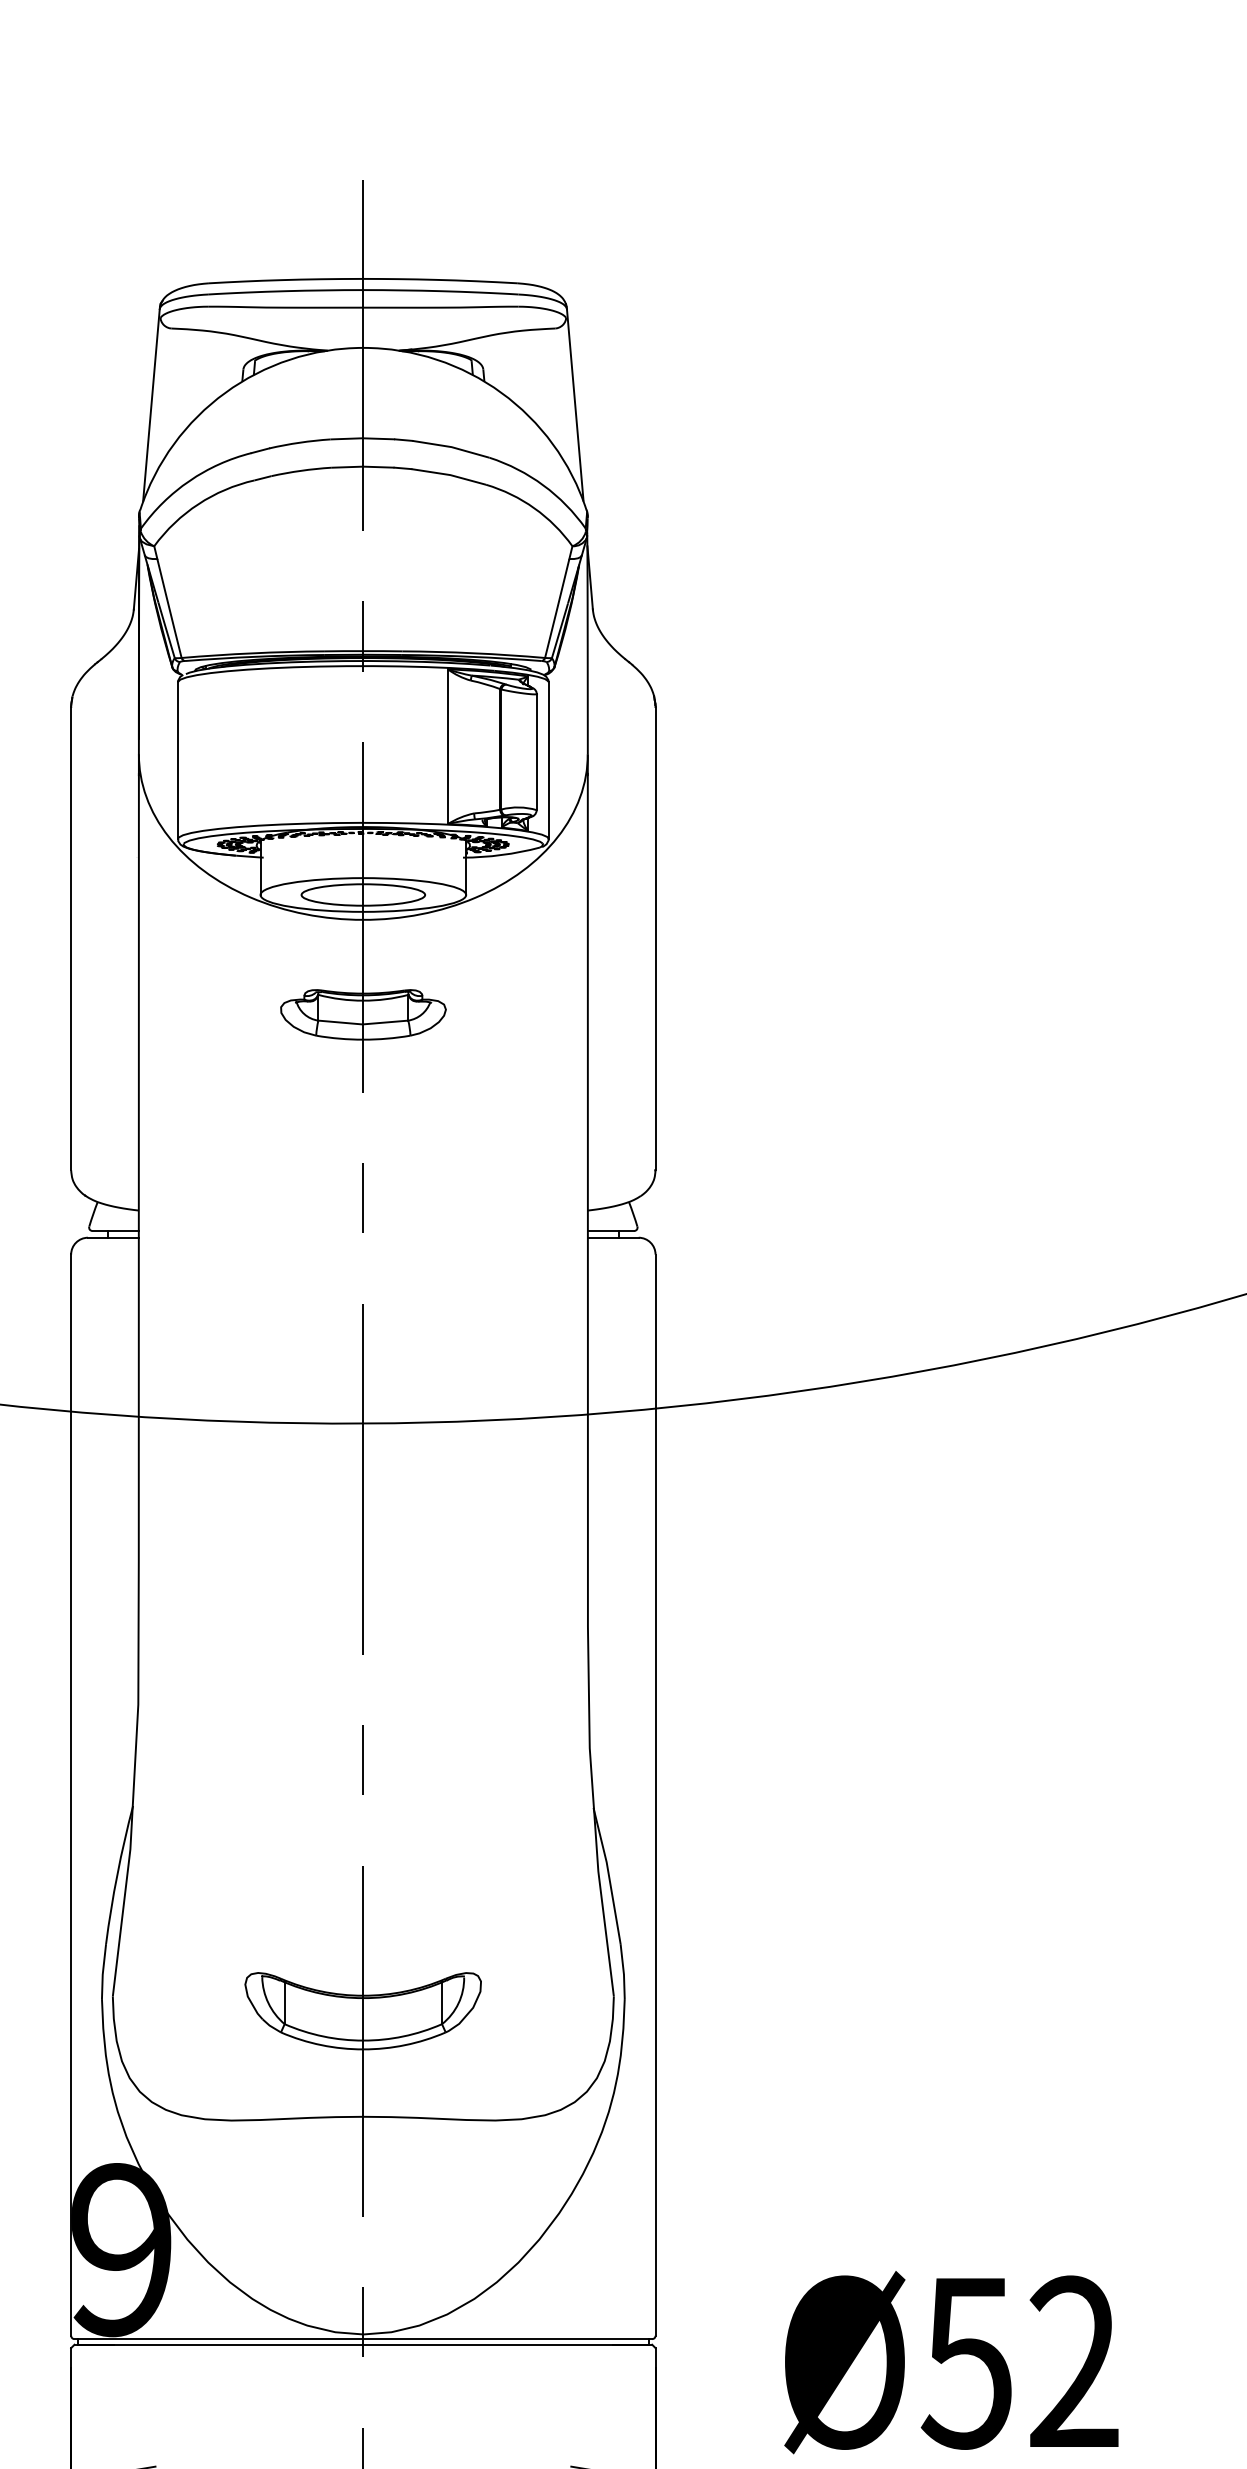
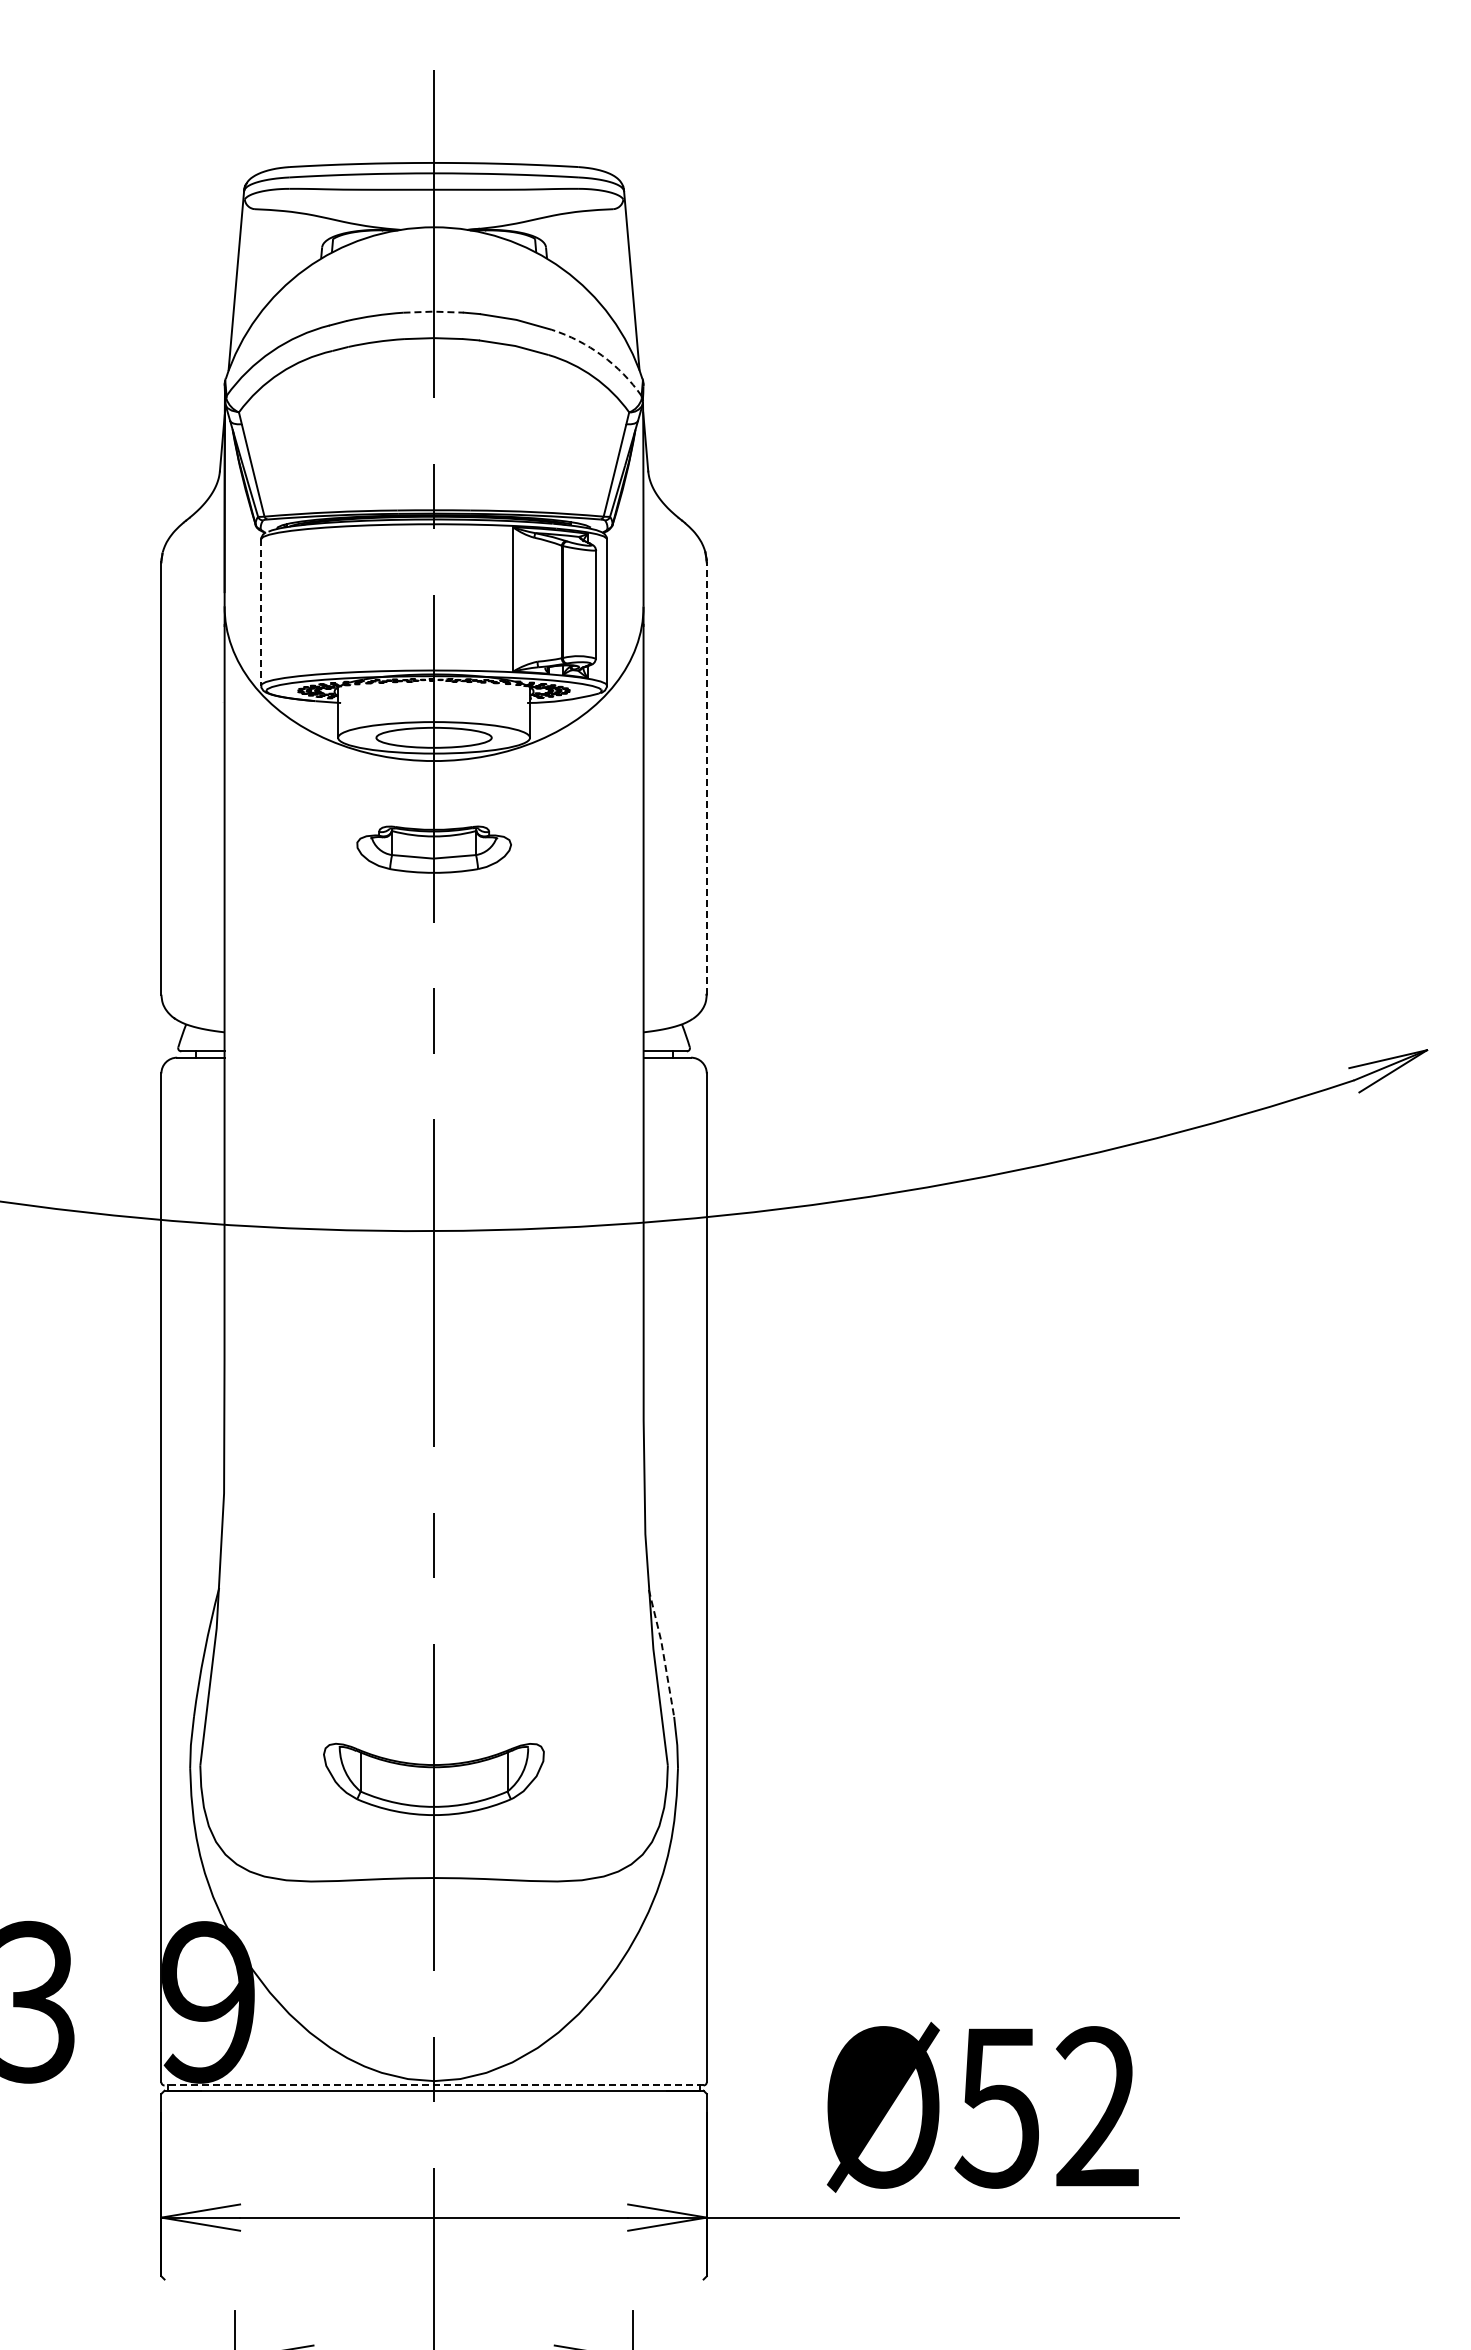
line: (362, 438) -> (433, 311), solid -> dashed
arc: (543, 485) -> (602, 355), solid -> dashed
line: (178, 760) -> (261, 612), solid -> dashed
line: (655, 938) -> (706, 778), solid -> dashed
line: (609, 1875) -> (663, 1652), solid -> dashed
line: (363, 2339) -> (434, 2085), solid -> dashed

